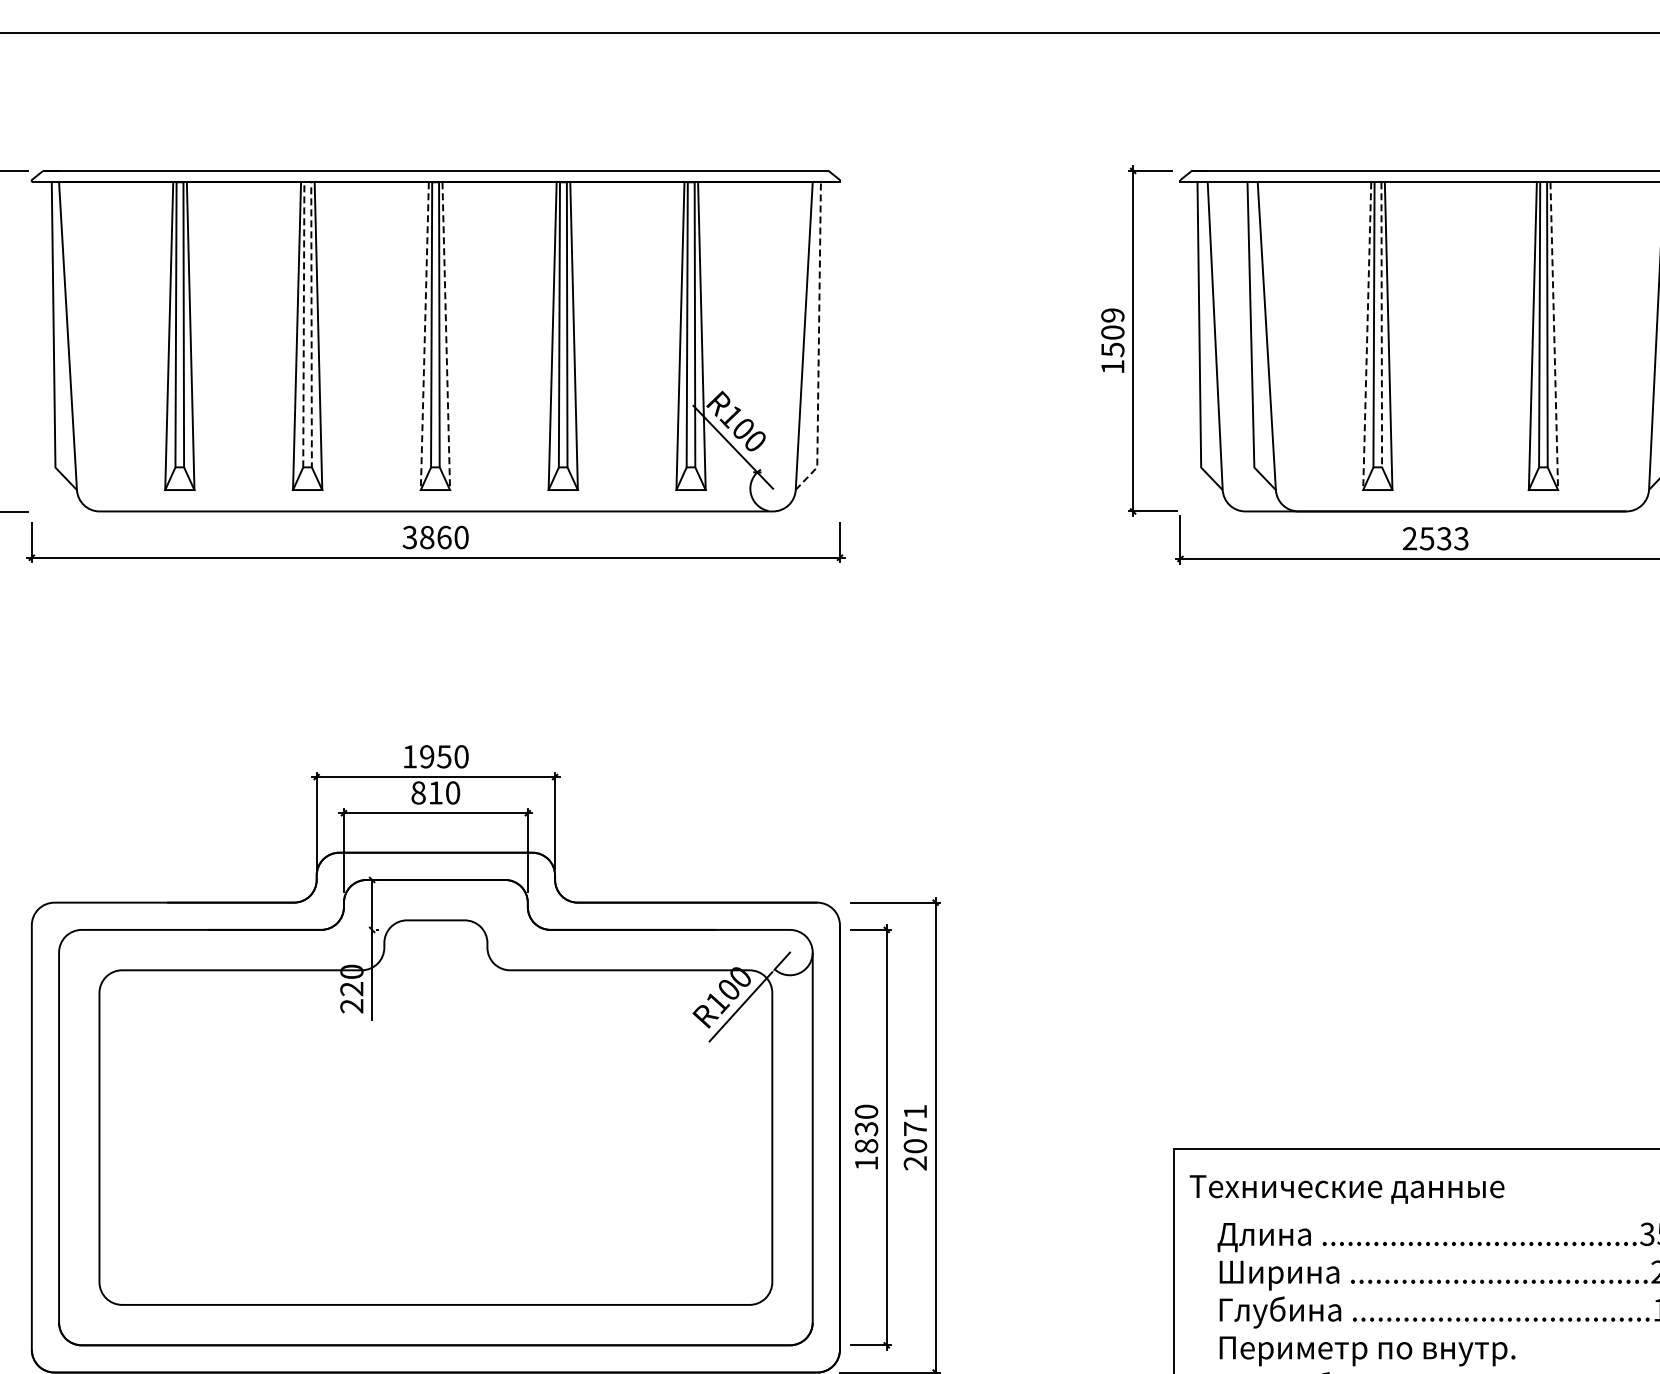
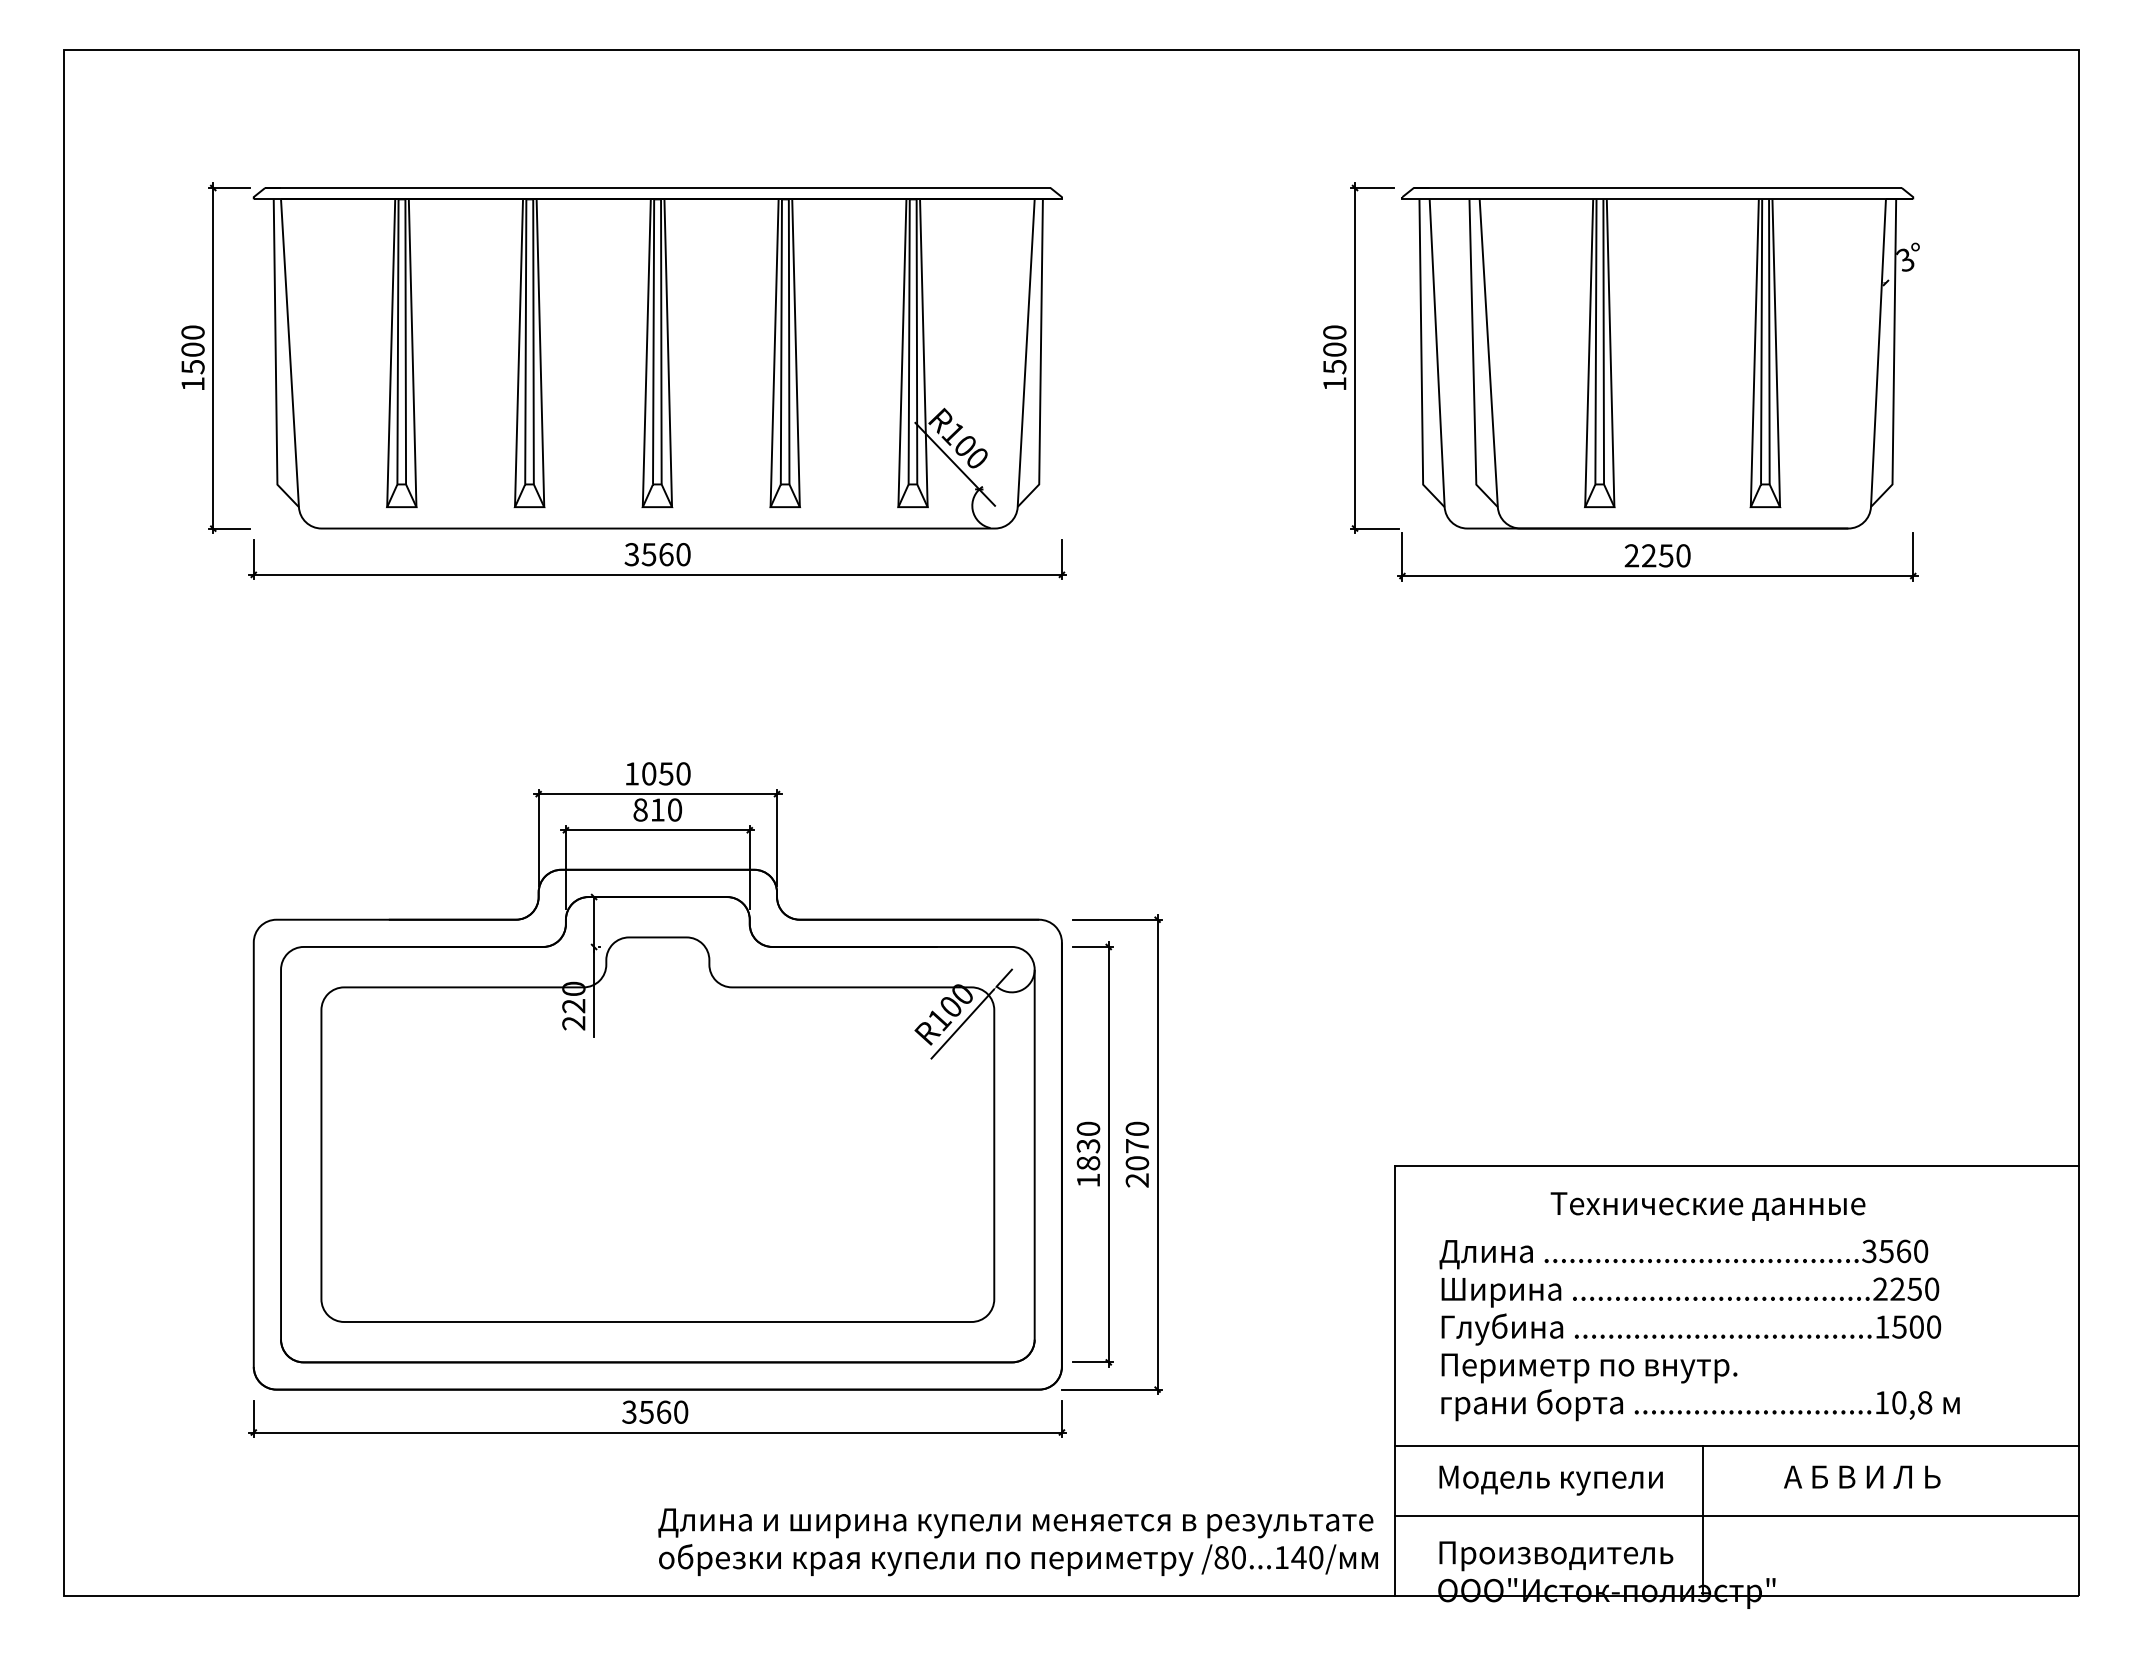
line: (308, 182) -> (530, 199), dashed -> solid
text: (1112, 315) -> (1334, 332), 1509 -> 1500
line: (1381, 324) -> (1603, 341), dashed -> solid
line: (424, 336) -> (646, 353), dashed -> solid
line: (446, 336) -> (668, 353), dashed -> solid
line: (1367, 336) -> (1589, 353), dashed -> solid
line: (1554, 336) -> (1776, 353), dashed -> solid
line: (818, 340) -> (1040, 357), dashed -> solid
text: (426, 537) -> (648, 554), 3860 -> 3560
text: (1443, 538) -> (1665, 555), 2533 -> 2250
text: (427, 756) -> (649, 773), 1950 -> 1050
text: (915, 1111) -> (1137, 1128), 2071 -> 2070
text: (1346, 1189) -> (1707, 1206), moved

